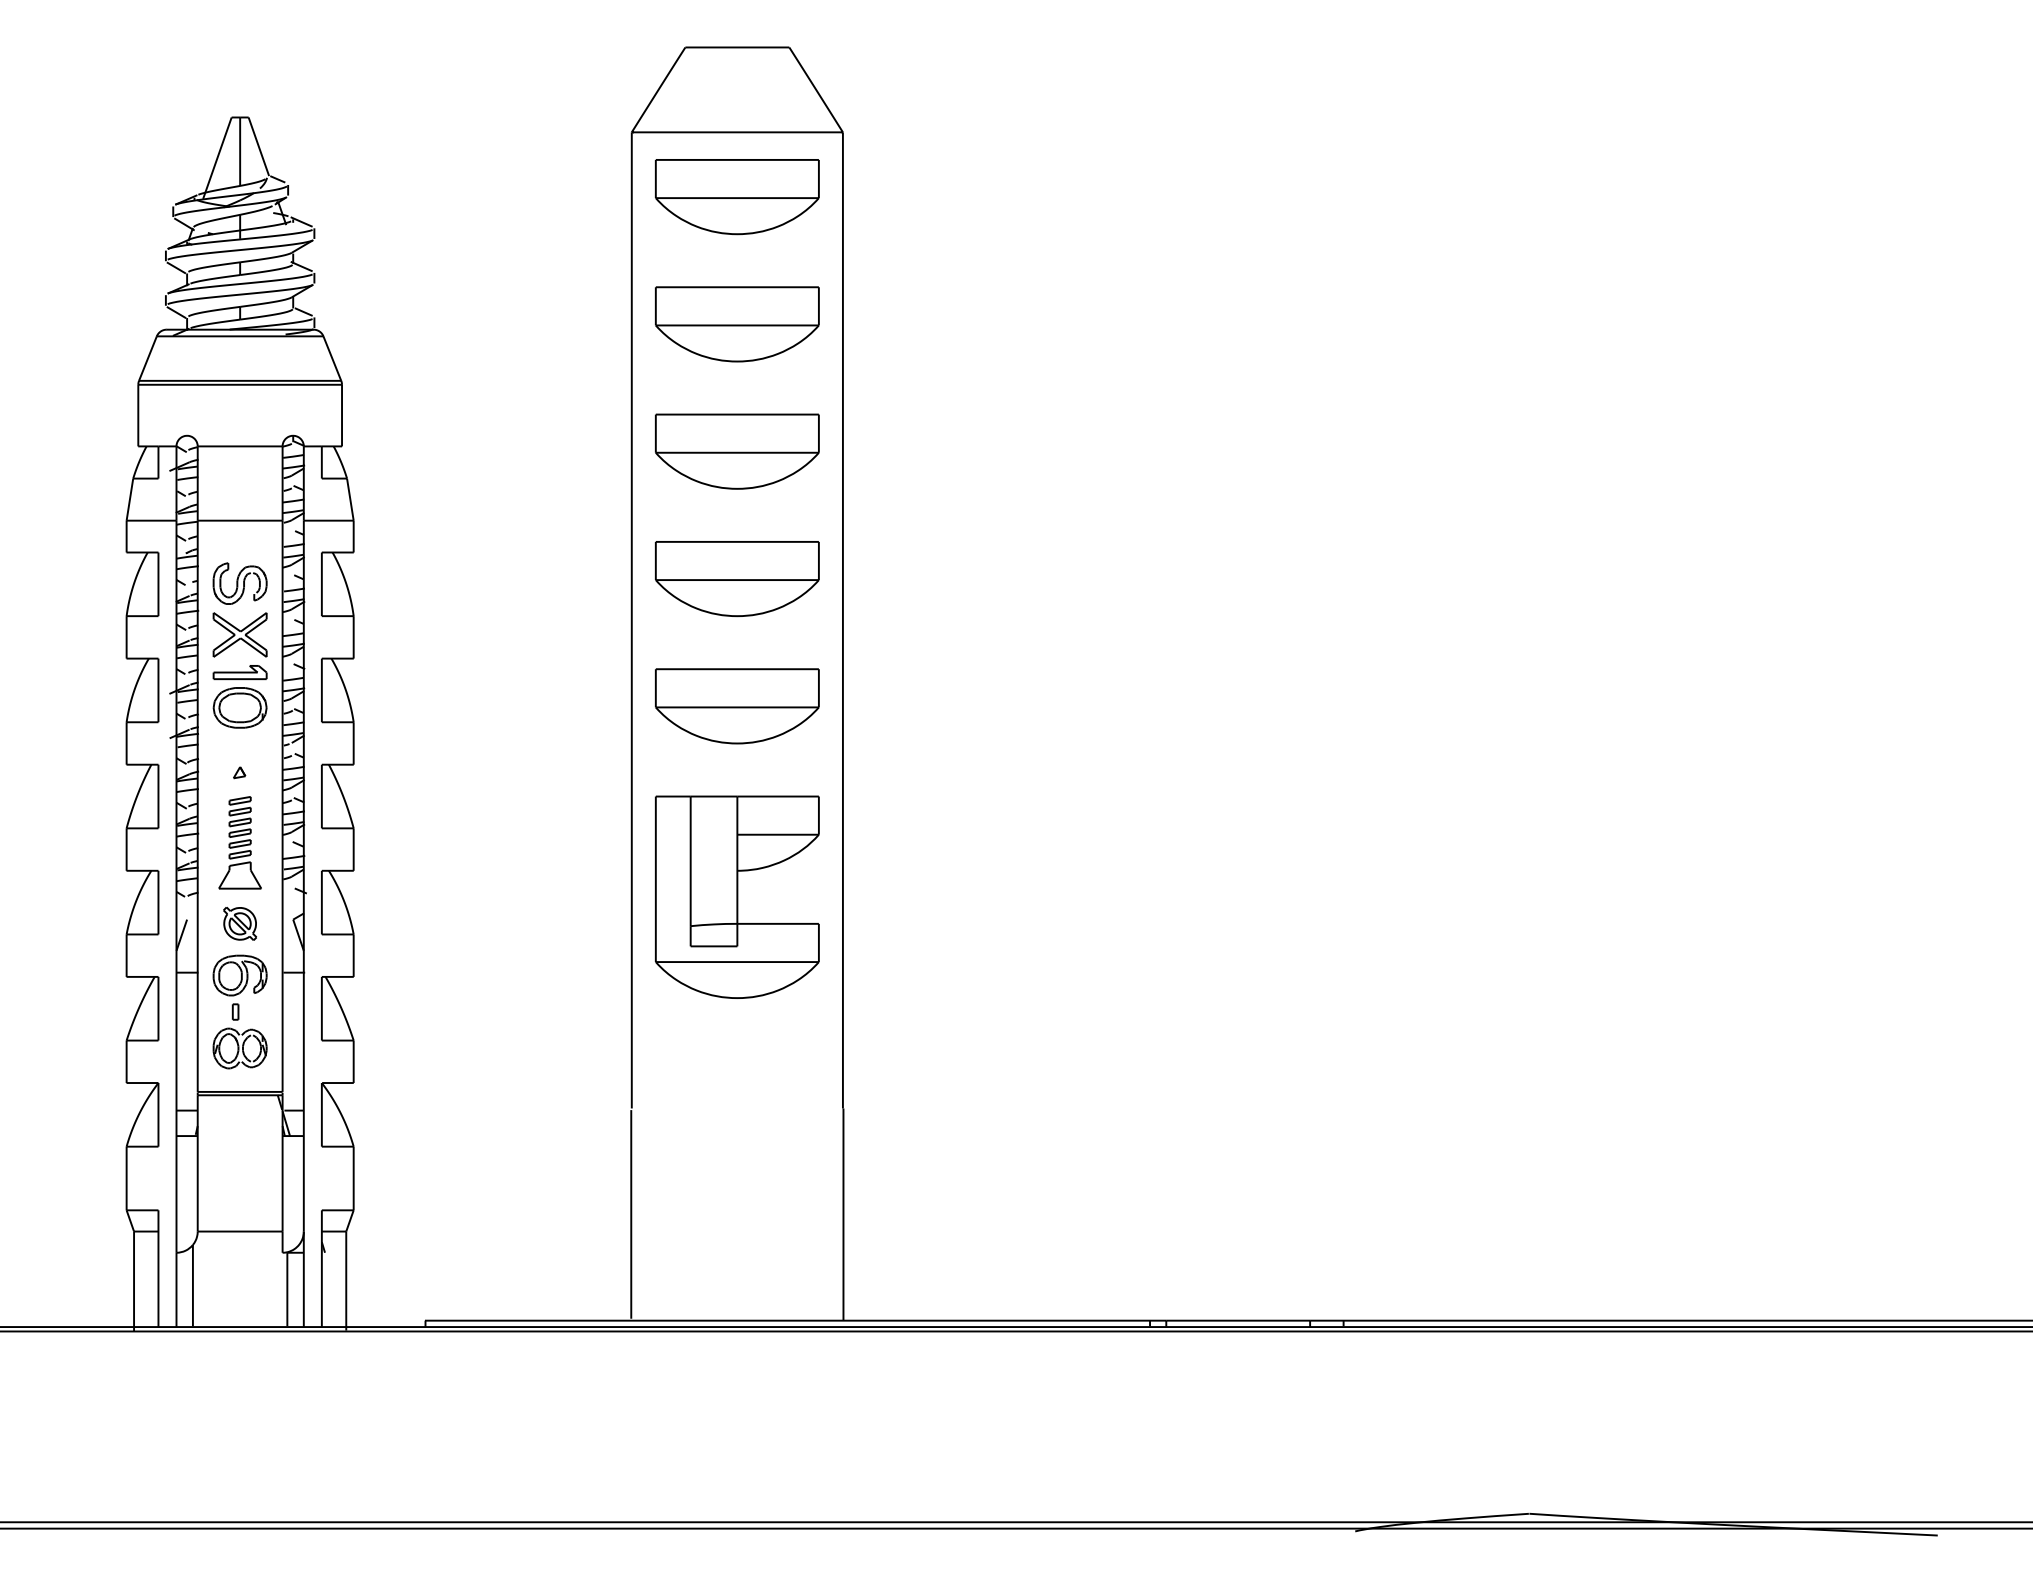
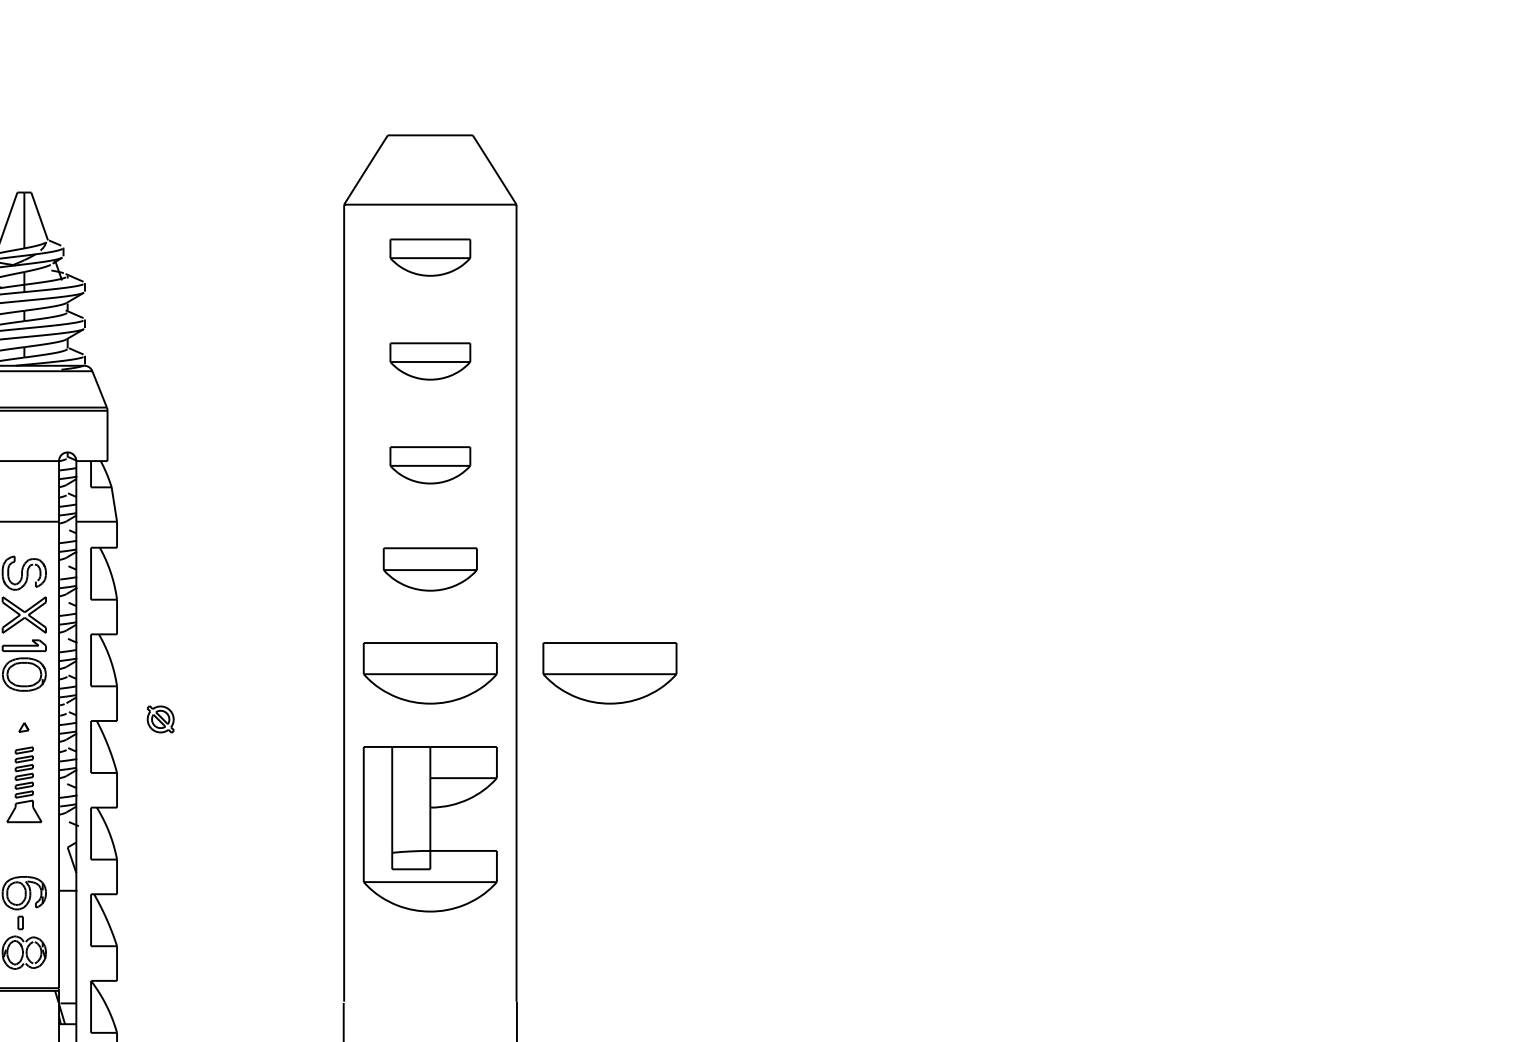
part: (737, 197) -> (430, 257), size x0.6
part: (737, 324) -> (430, 361), size x0.6
part: (737, 451) -> (430, 465), size x0.6
part: (737, 579) -> (430, 569), size x0.7
part: (957, 706) -> (610, 673), added
part: (239, 923) -> (160, 719), moved

